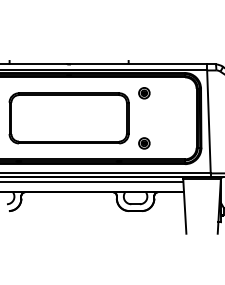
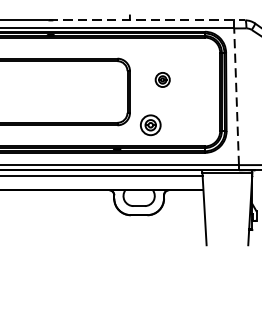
line: (142, 64) -> (148, 20), solid -> dashed
part: (144, 93) -> (162, 80), moved
line: (208, 121) -> (235, 96), solid -> dashed
part: (144, 143) -> (150, 125), size x1.4

